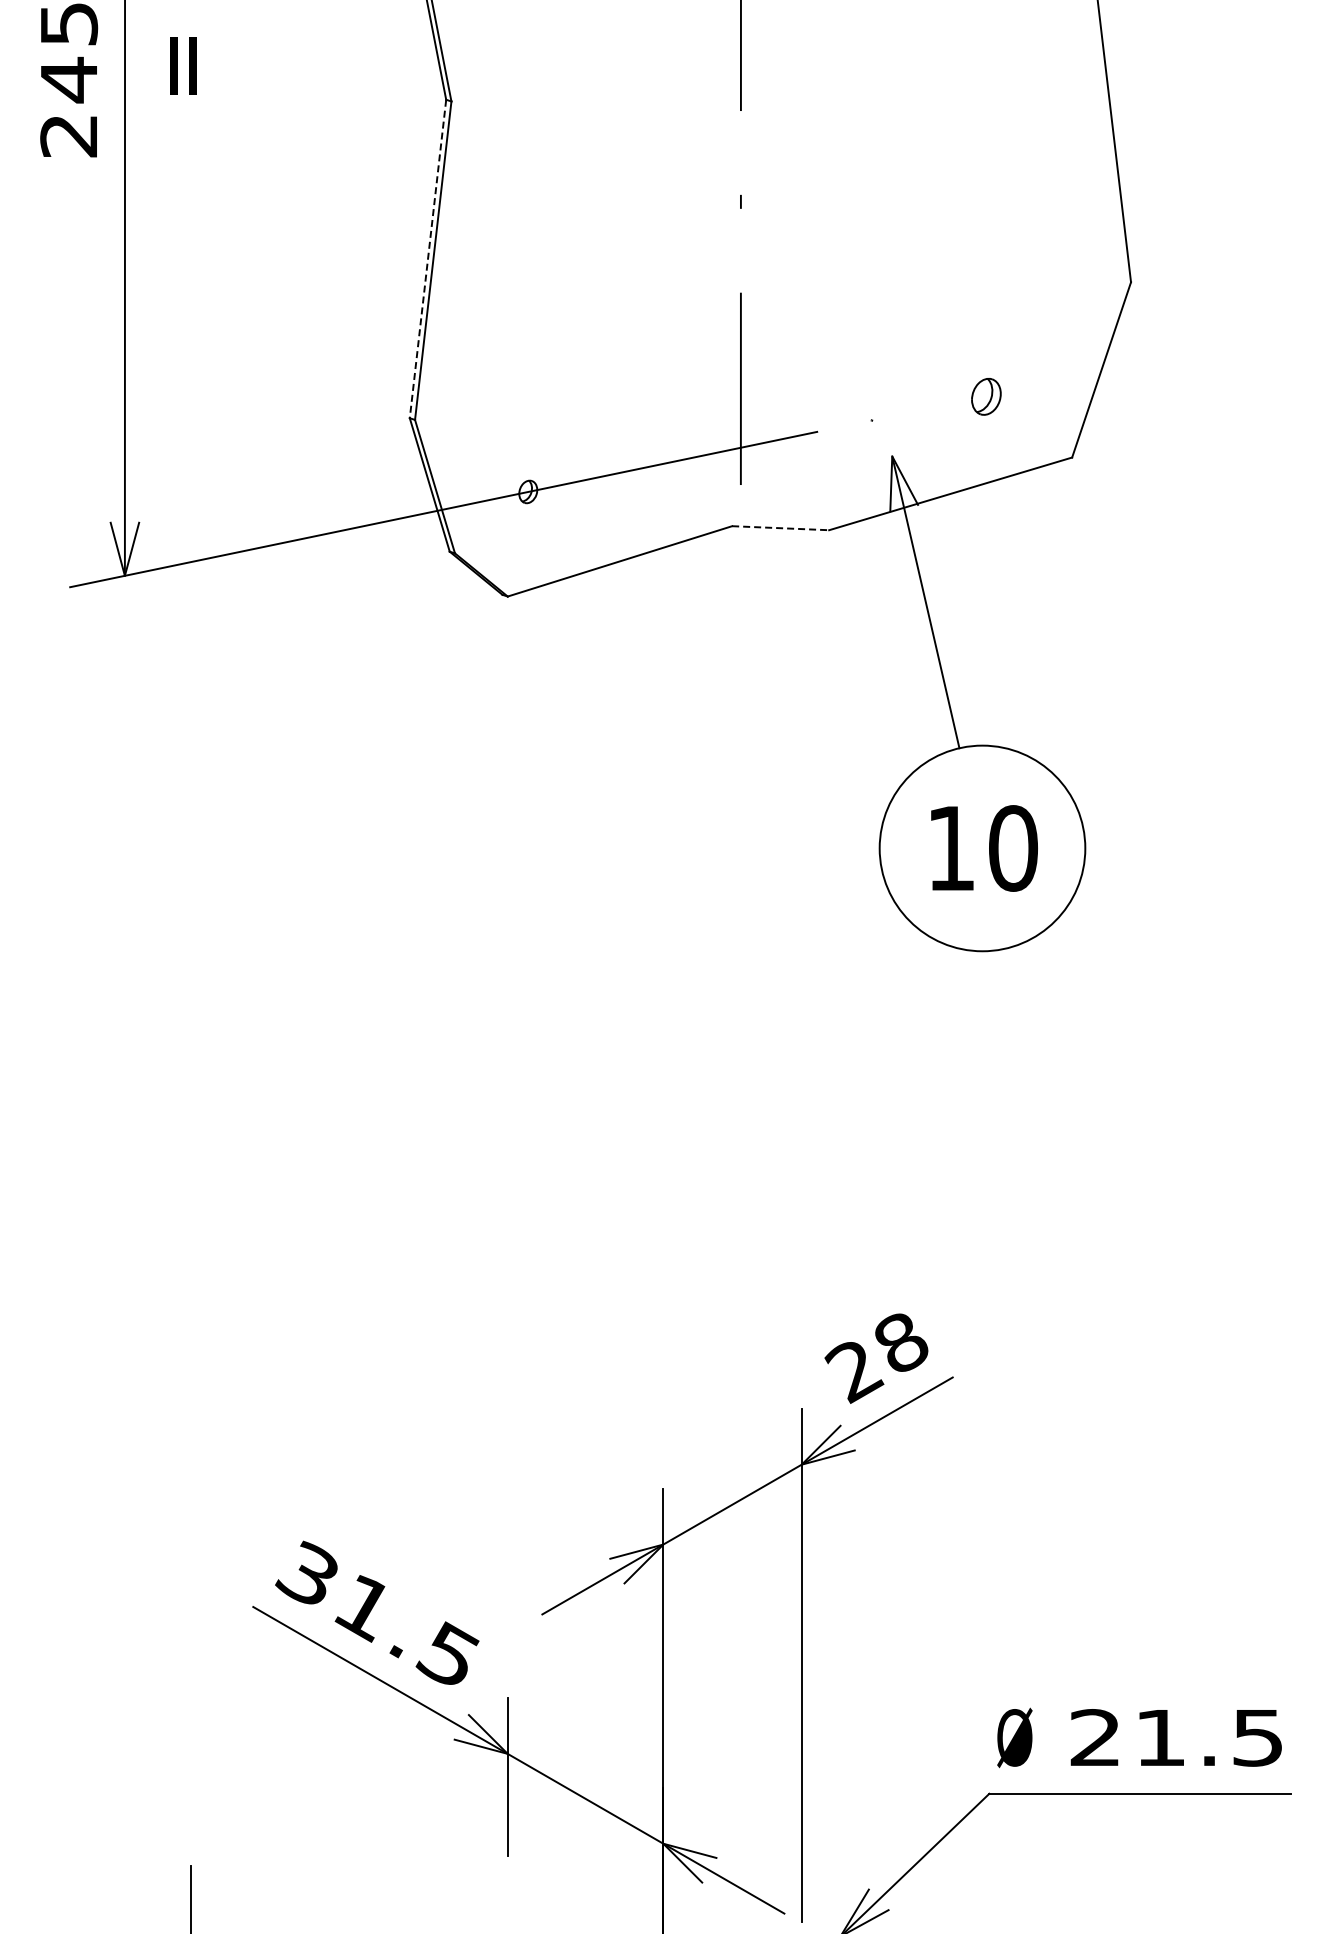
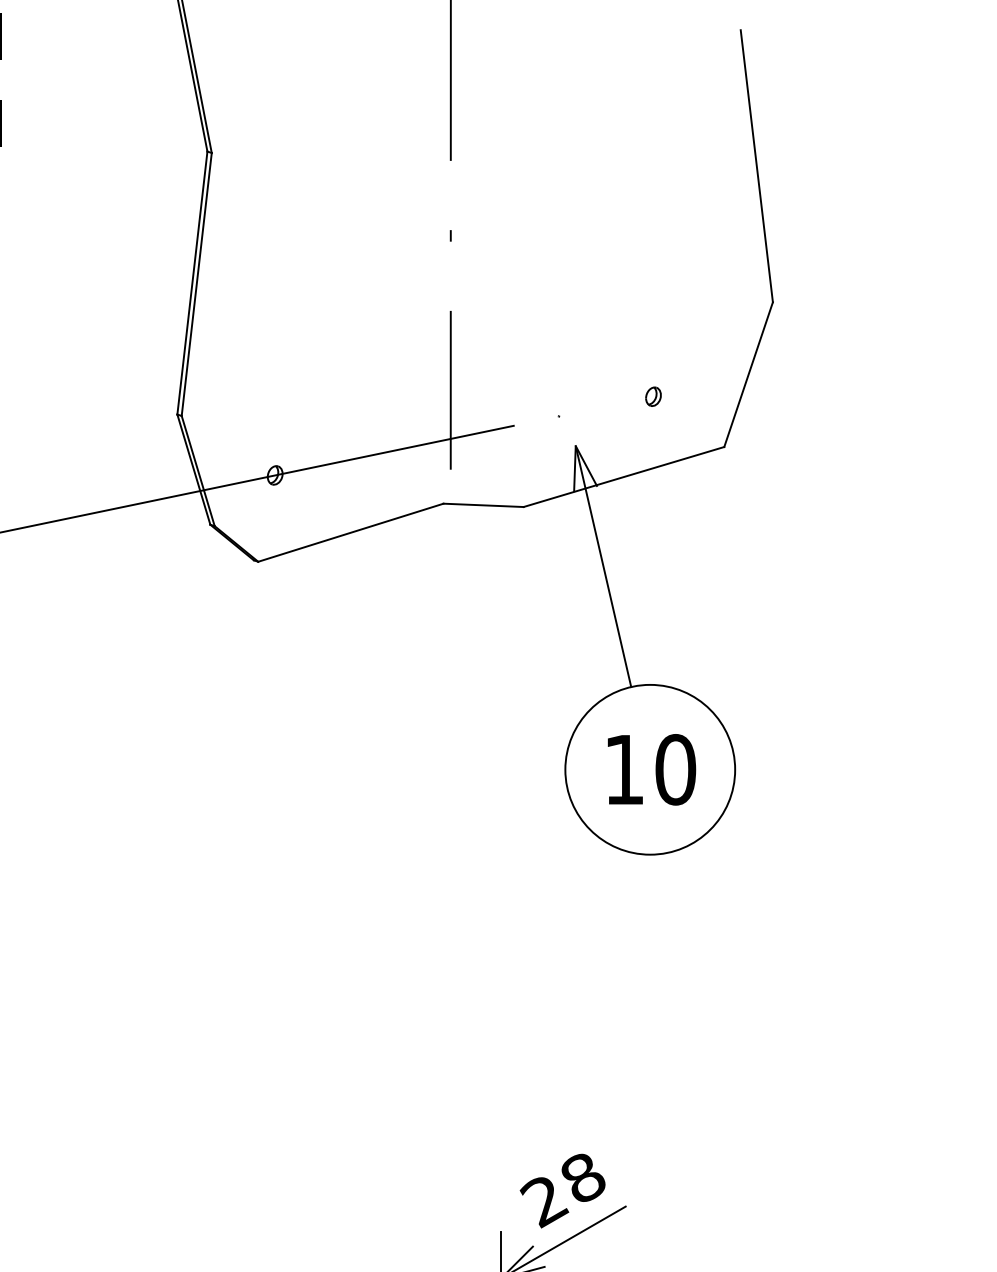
line: (427, 259) -> (192, 283), dashed -> solid
part: (986, 396) -> (653, 396), size x0.62
line: (780, 528) -> (483, 505), dashed -> solid

